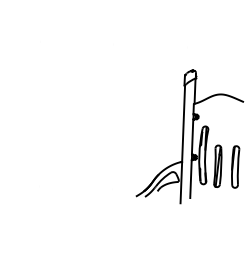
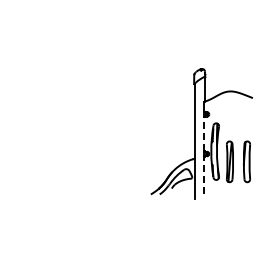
line: (193, 137) -> (204, 134), solid -> dashed
line: (191, 179) -> (204, 175), solid -> dashed

